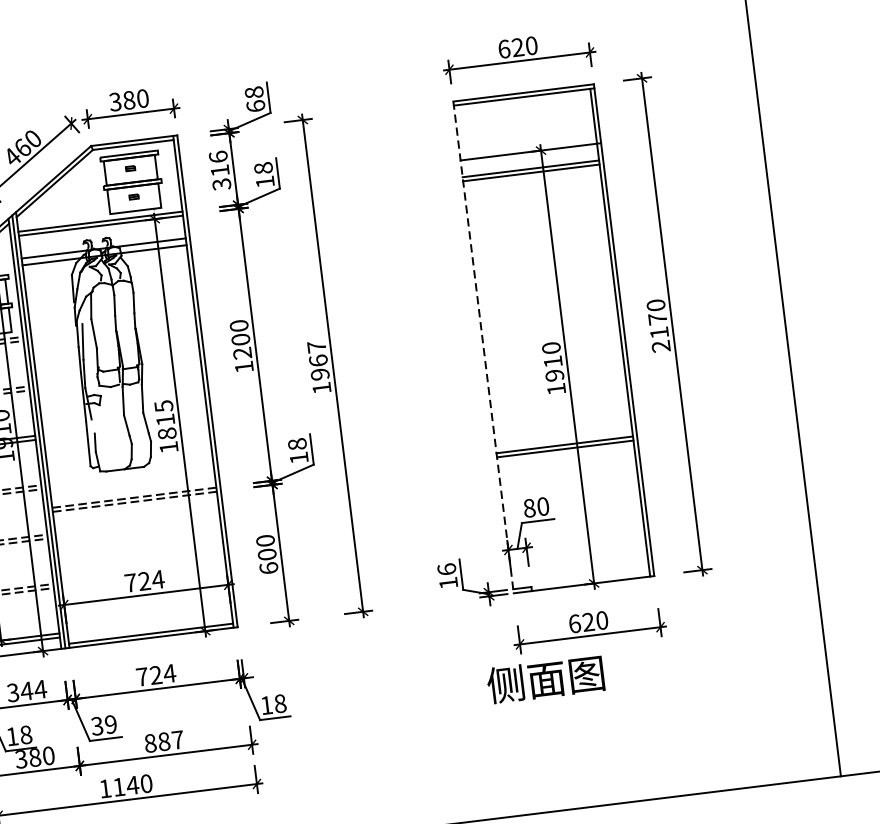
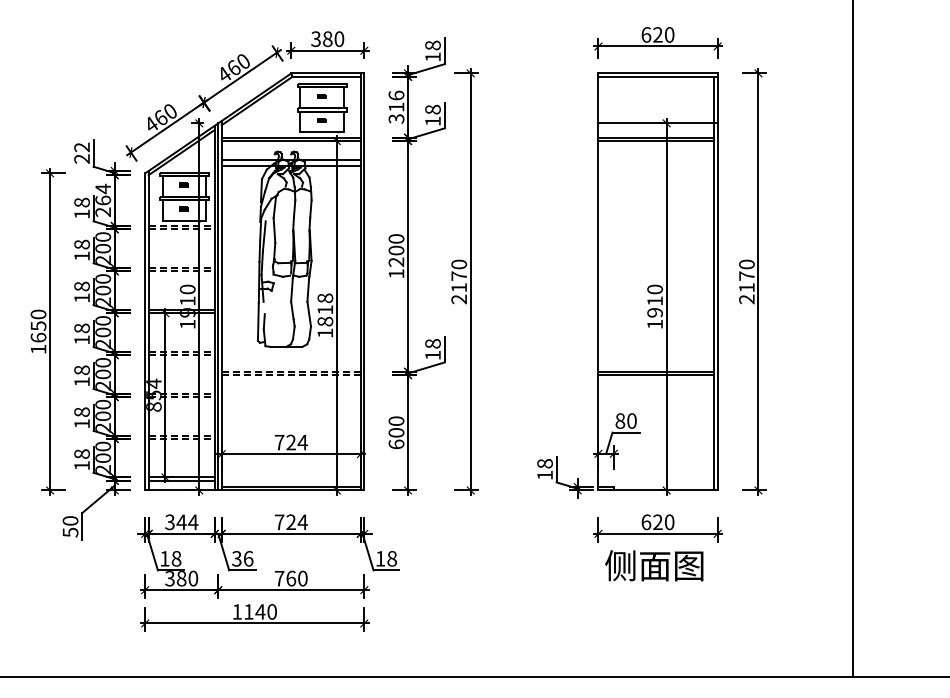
text: (255, 105) -> (432, 56), 68 -> 18
line: (483, 346) -> (598, 281), dashed -> solid
text: (319, 367) -> (459, 281), 1967 -> 2170
text: (164, 406) -> (325, 298), 1815 -> 1818
text: (446, 569) -> (544, 463), 16 -> 18
text: (545, 679) -> (654, 565), moved
text: (110, 724) -> (248, 558), 39 -> 36
text: (163, 741) -> (290, 578), 887 -> 760

